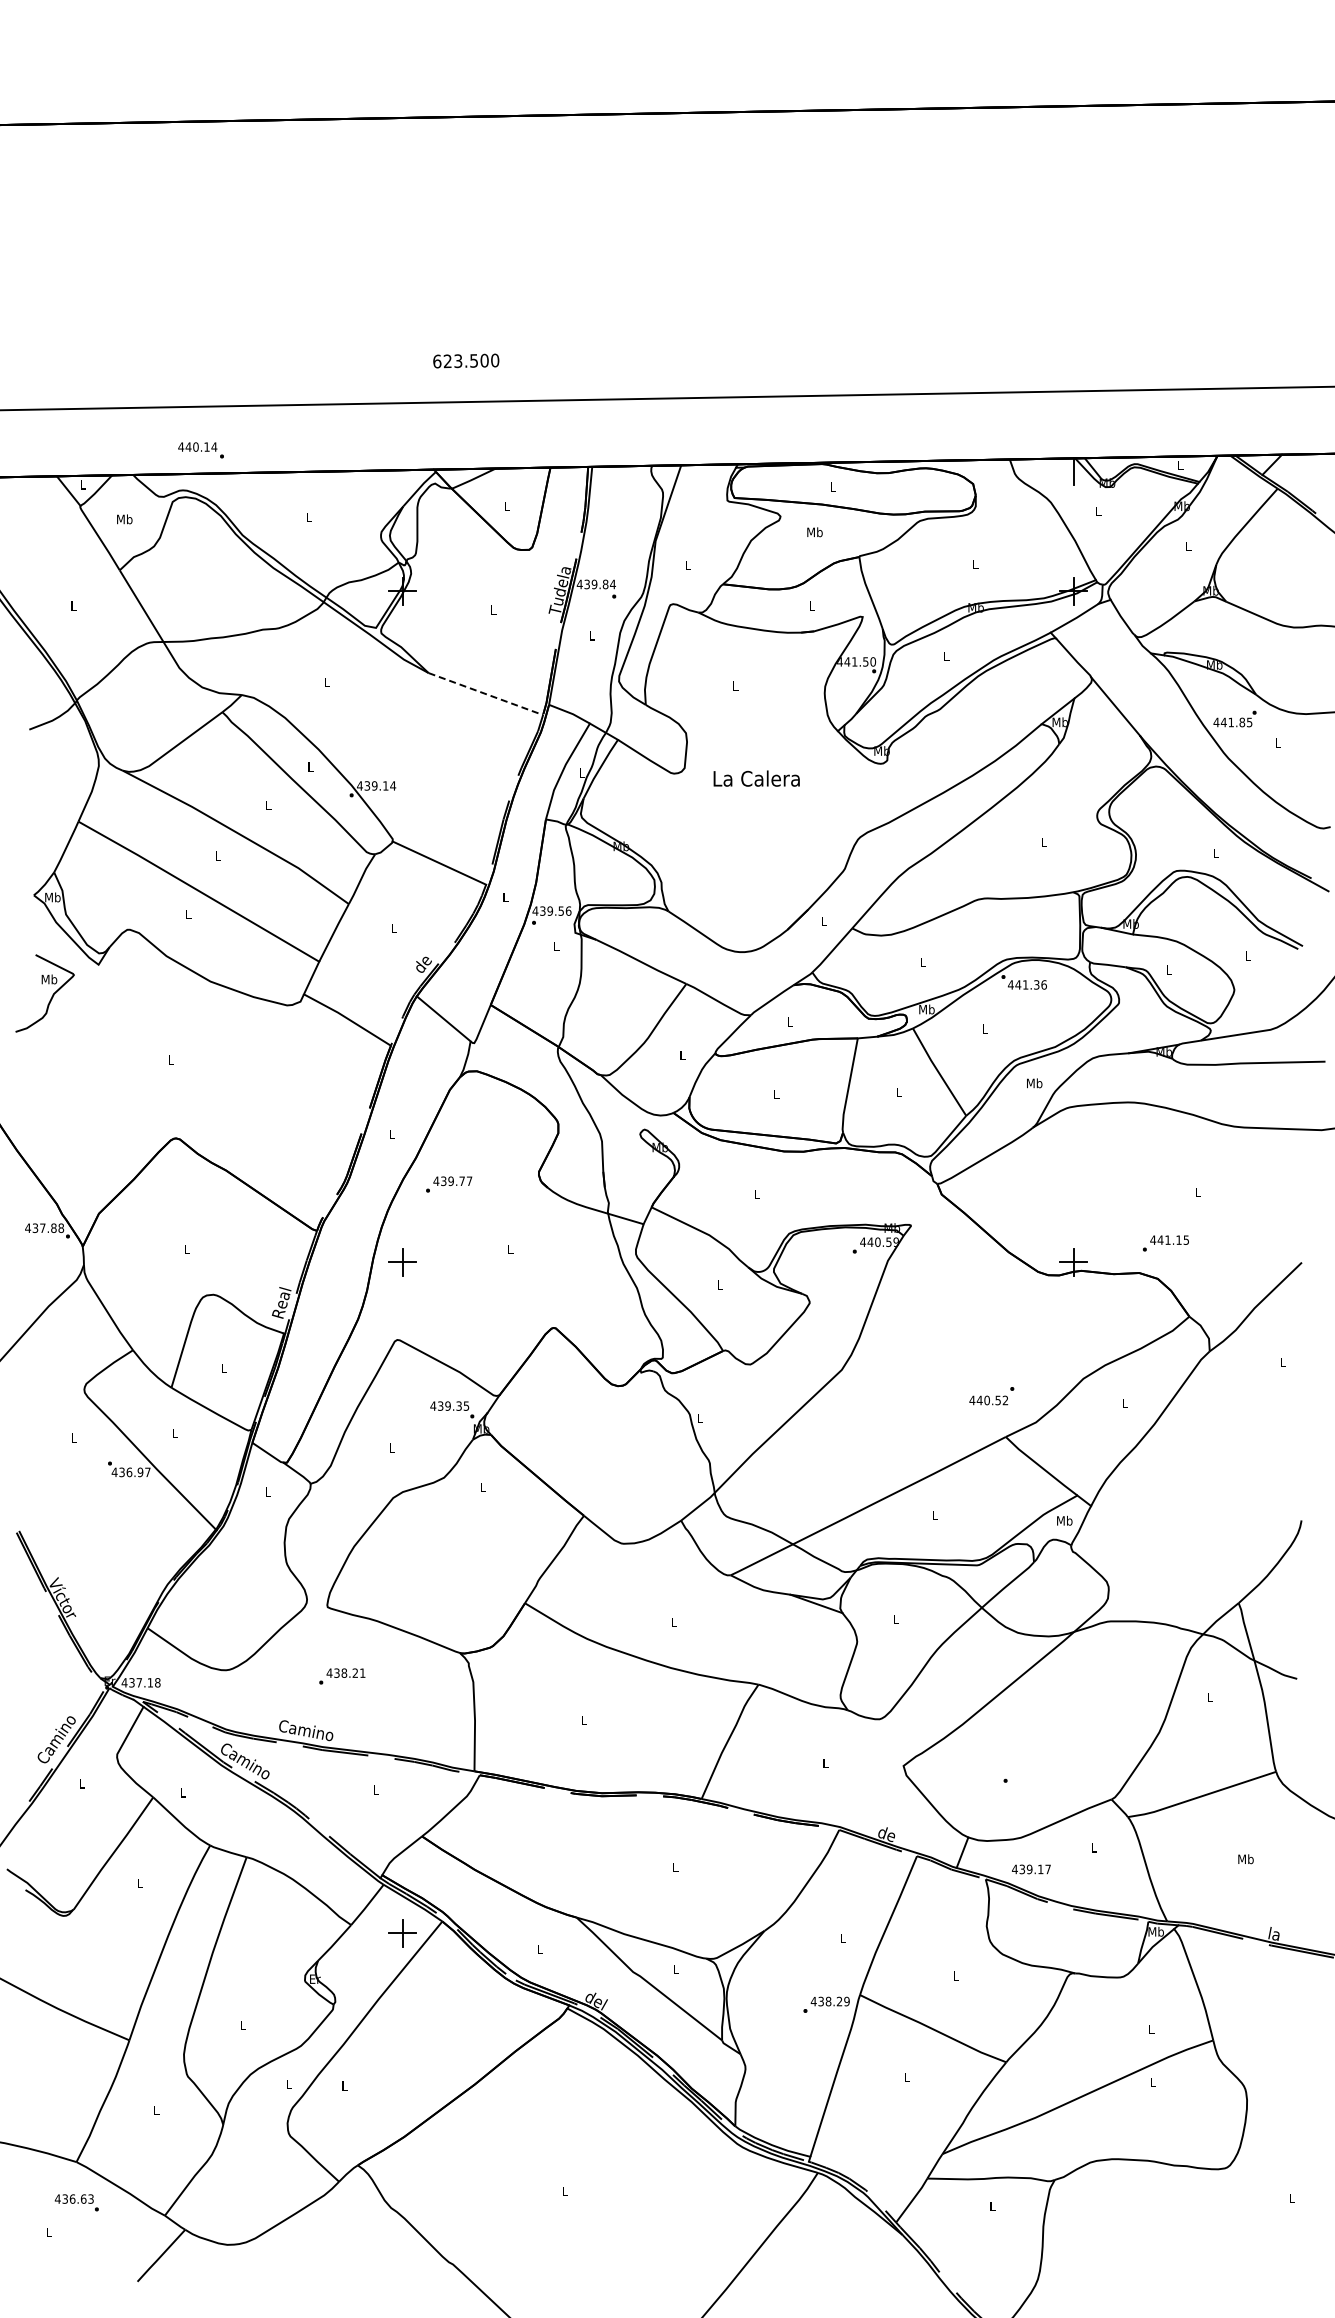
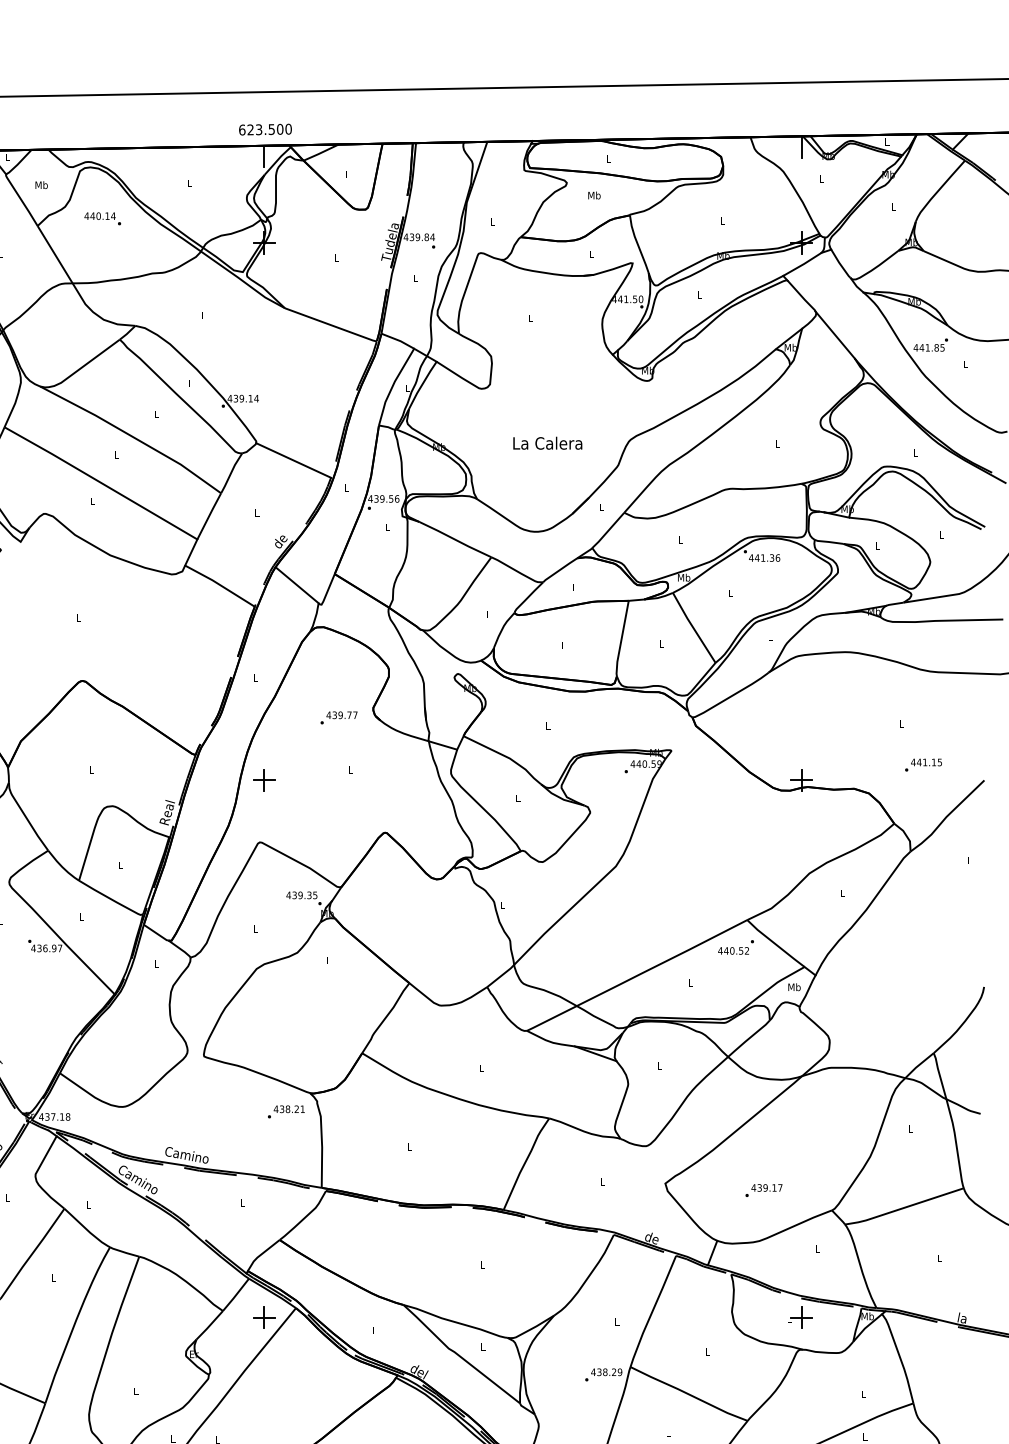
text: (466, 360) -> (265, 129), moved
text: (200, 450) -> (102, 218), moved
line: (402, 483) -> (264, 156), added
line: (486, 694) -> (331, 325), dashed -> solid
text: (756, 778) -> (547, 443), moved
text: (1034, 1083) -> (770, 636), Mb -> L
text: (449, 1184) -> (339, 717), moved
text: (1165, 1243) -> (923, 765), moved
text: (991, 1396) -> (735, 947), moved
text: (342, 1676) -> (286, 1111), moved
text: (1245, 1859) -> (939, 1258), Mb -> L
text: (1031, 1869) -> (767, 1188), moved
part: (1071, 1933) -> (799, 1317), added

